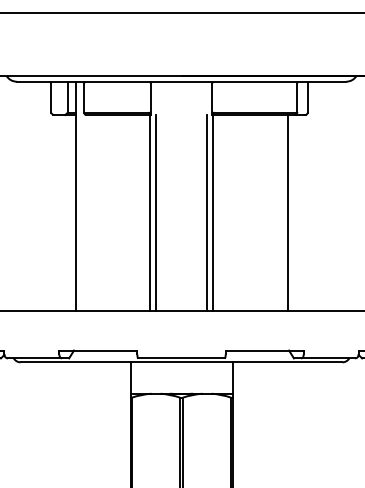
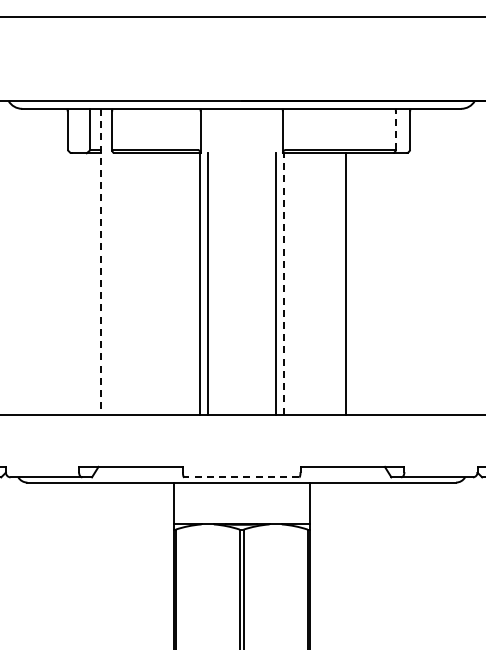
line: (297, 97) -> (395, 130), solid -> dashed
line: (75, 196) -> (100, 261), solid -> dashed
line: (212, 212) -> (283, 283), solid -> dashed
line: (287, 212) -> (345, 283), moved
line: (181, 358) -> (241, 477), solid -> dashed

